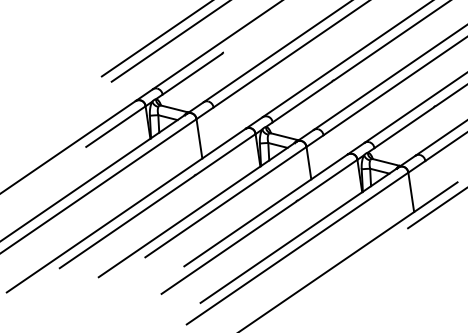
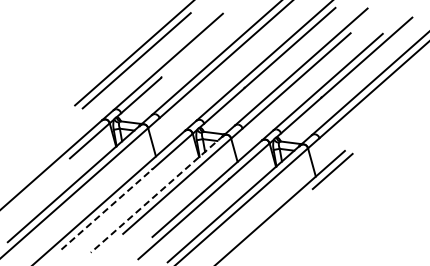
line: (196, 209) -> (156, 194), solid -> dashed
line: (126, 221) -> (106, 209), solid -> dashed

